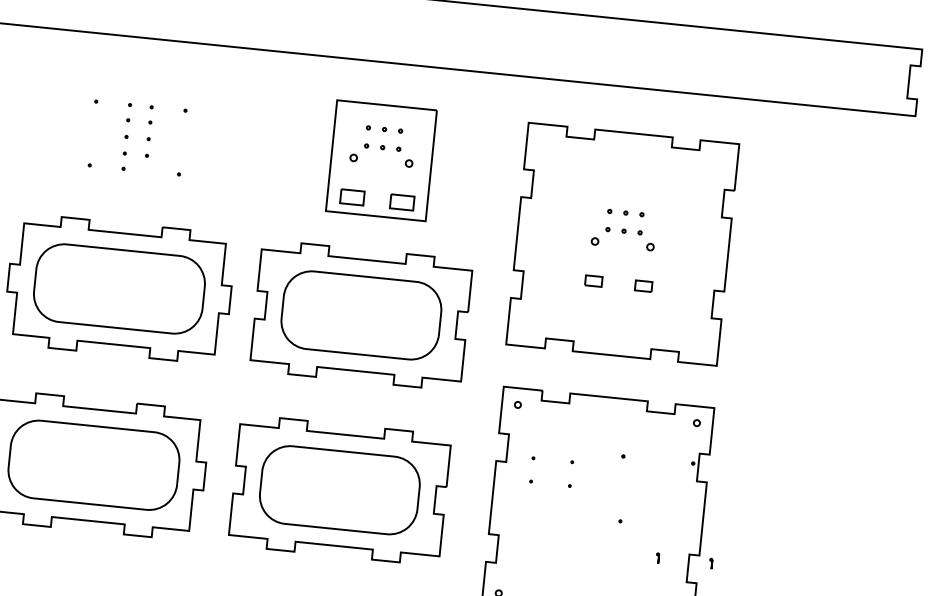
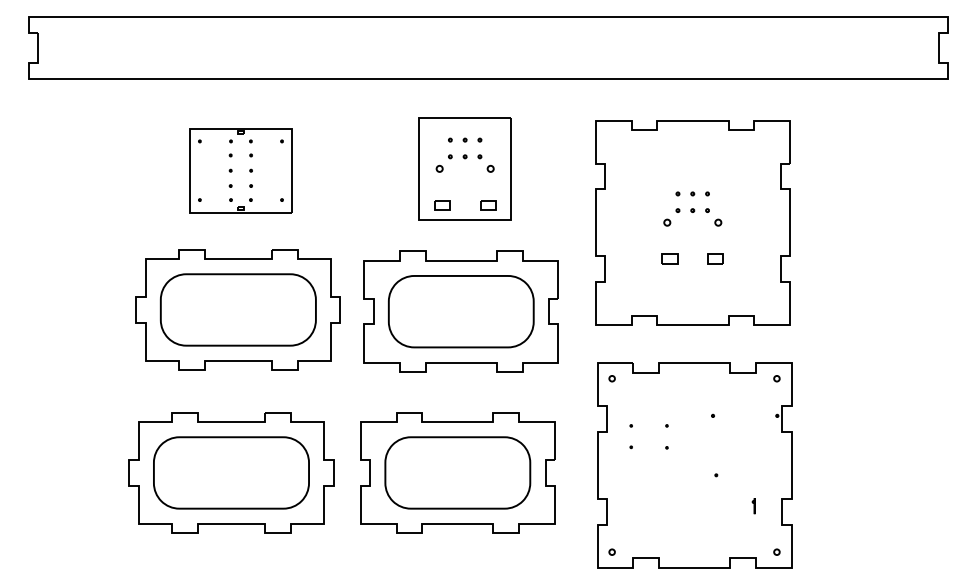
part: (137, 137) -> (240, 170), added
part: (352, 198) -> (442, 205), size x0.71
part: (402, 203) -> (488, 205), size x0.71
part: (710, 564) -> (802, 506), removed

